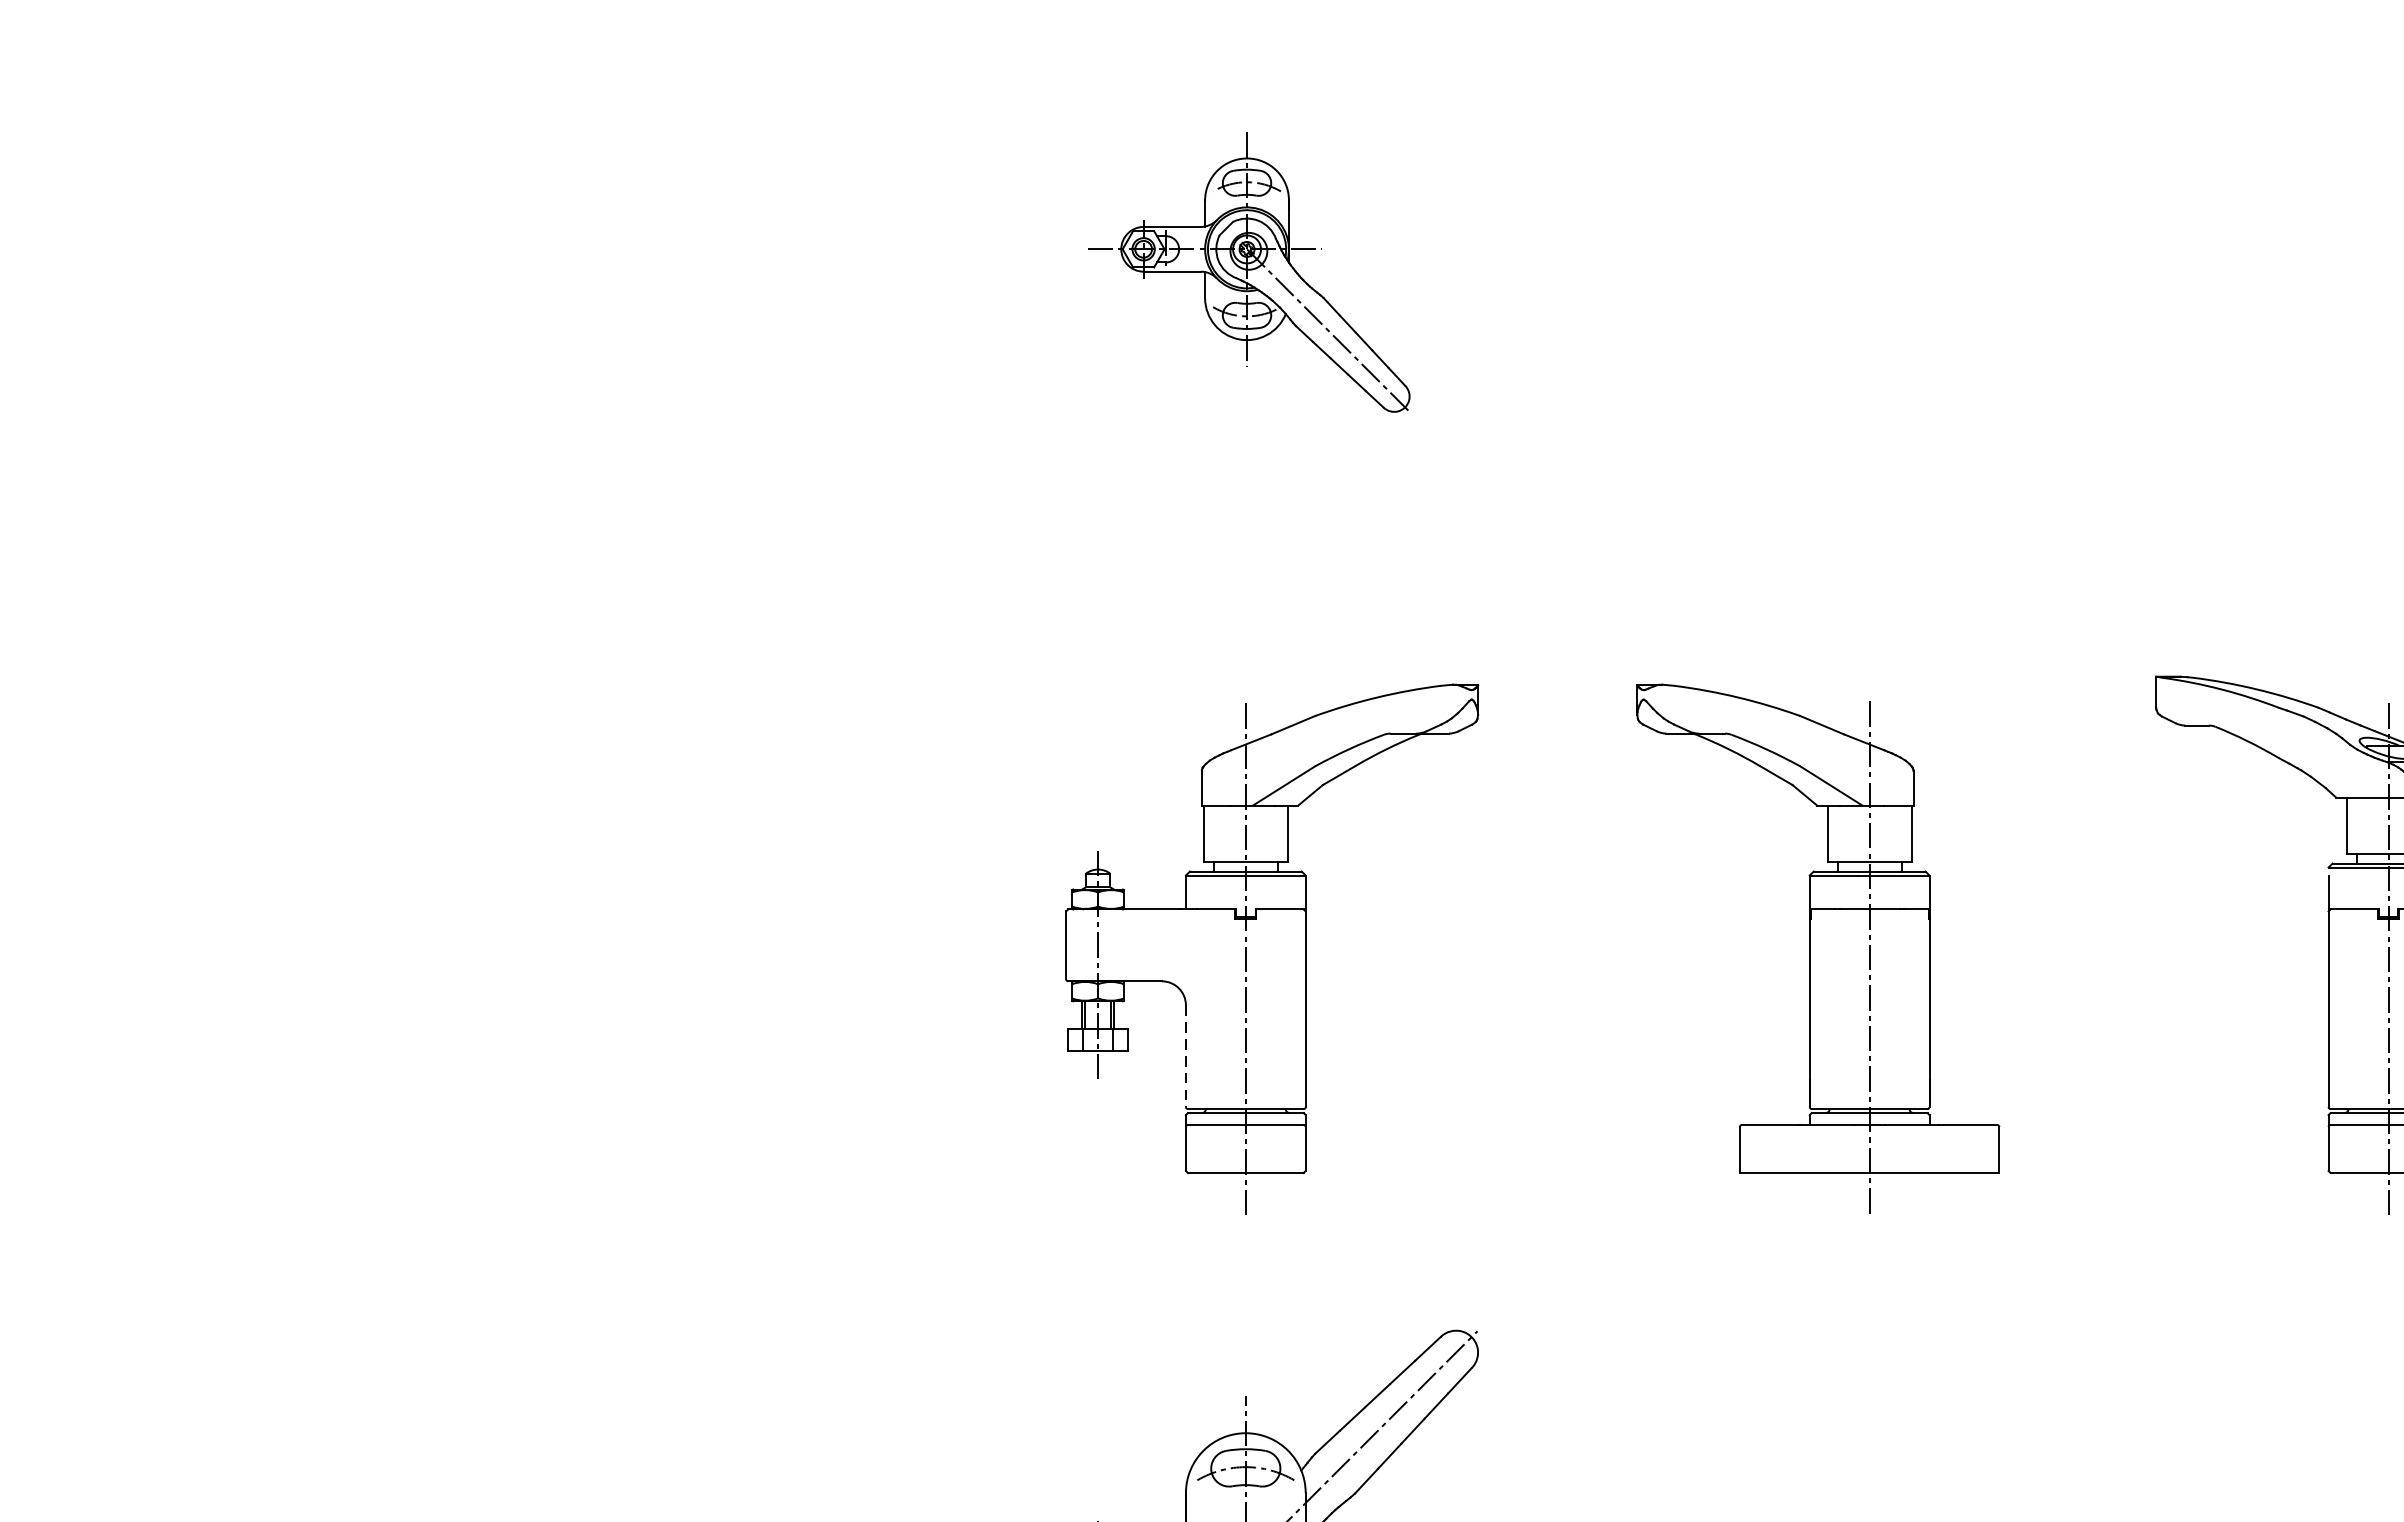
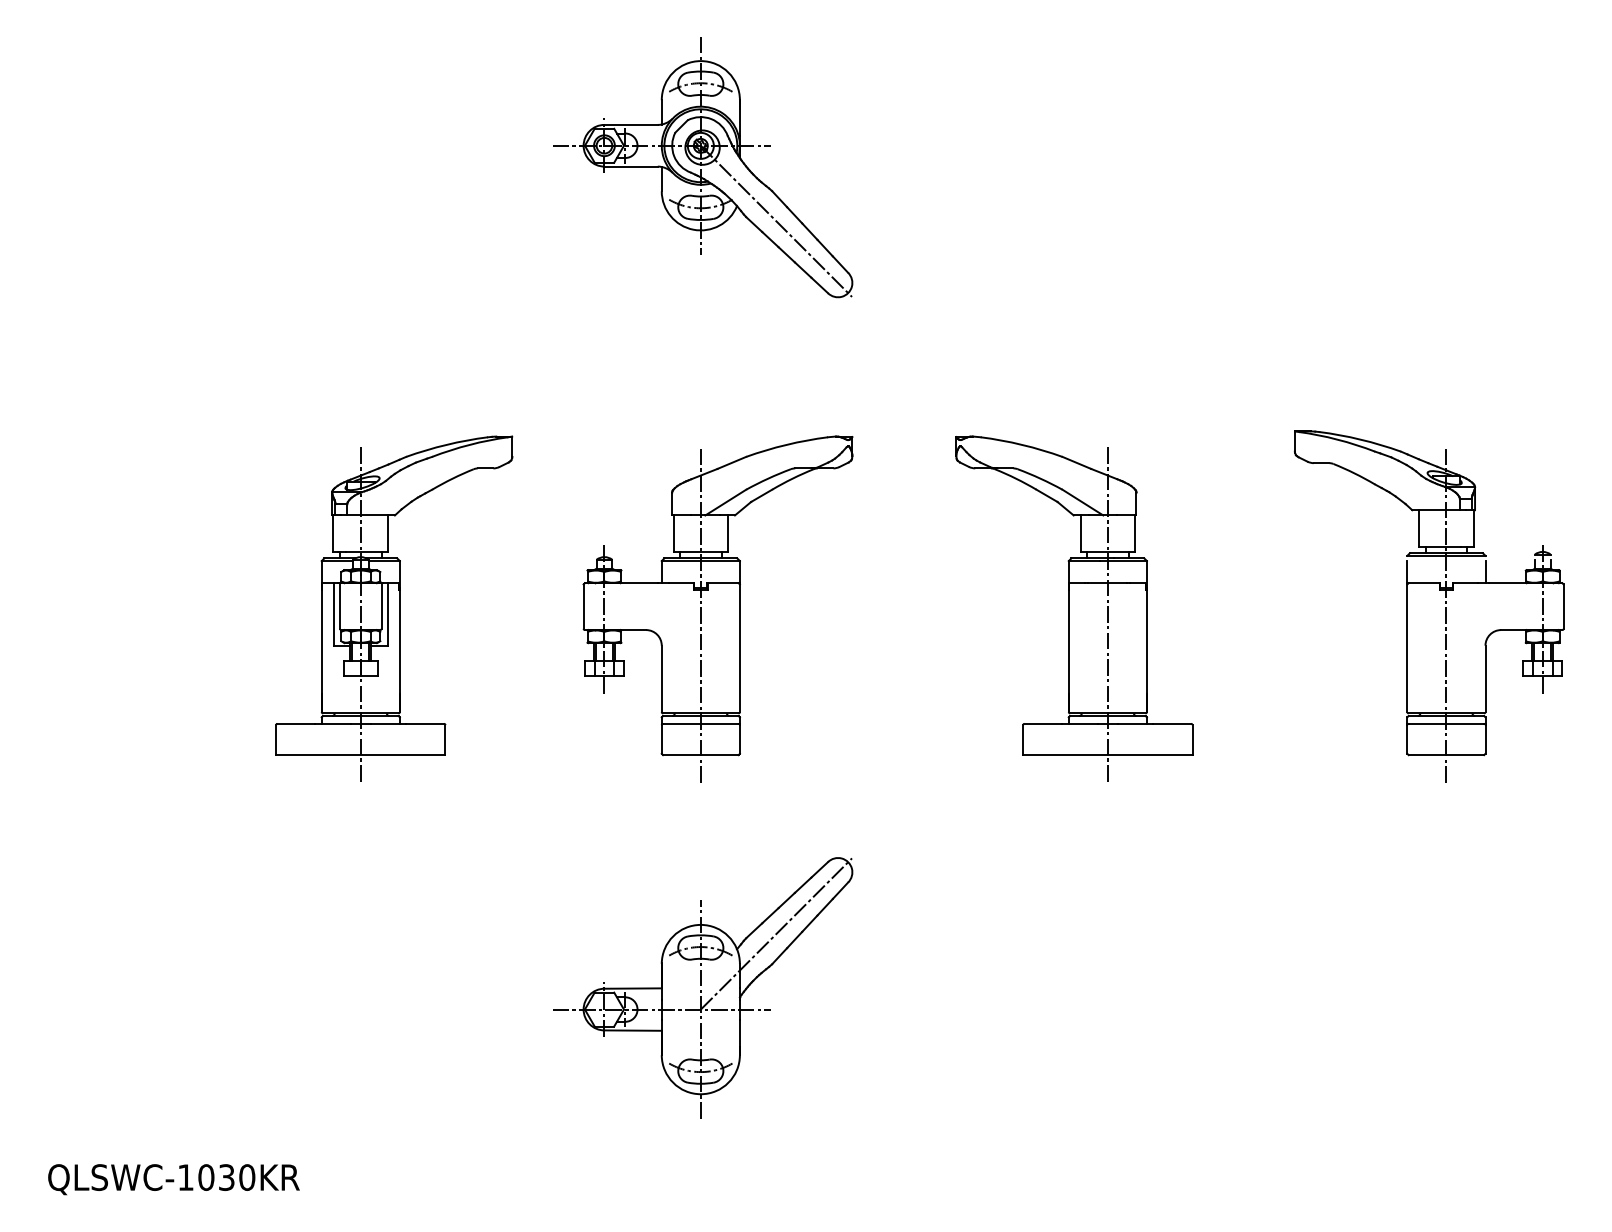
part: (1249, 272) -> (703, 167), size x1.43
part: (776, 948) -> (394, 608), added
line: (1185, 1057) -> (661, 679), dashed -> solid

